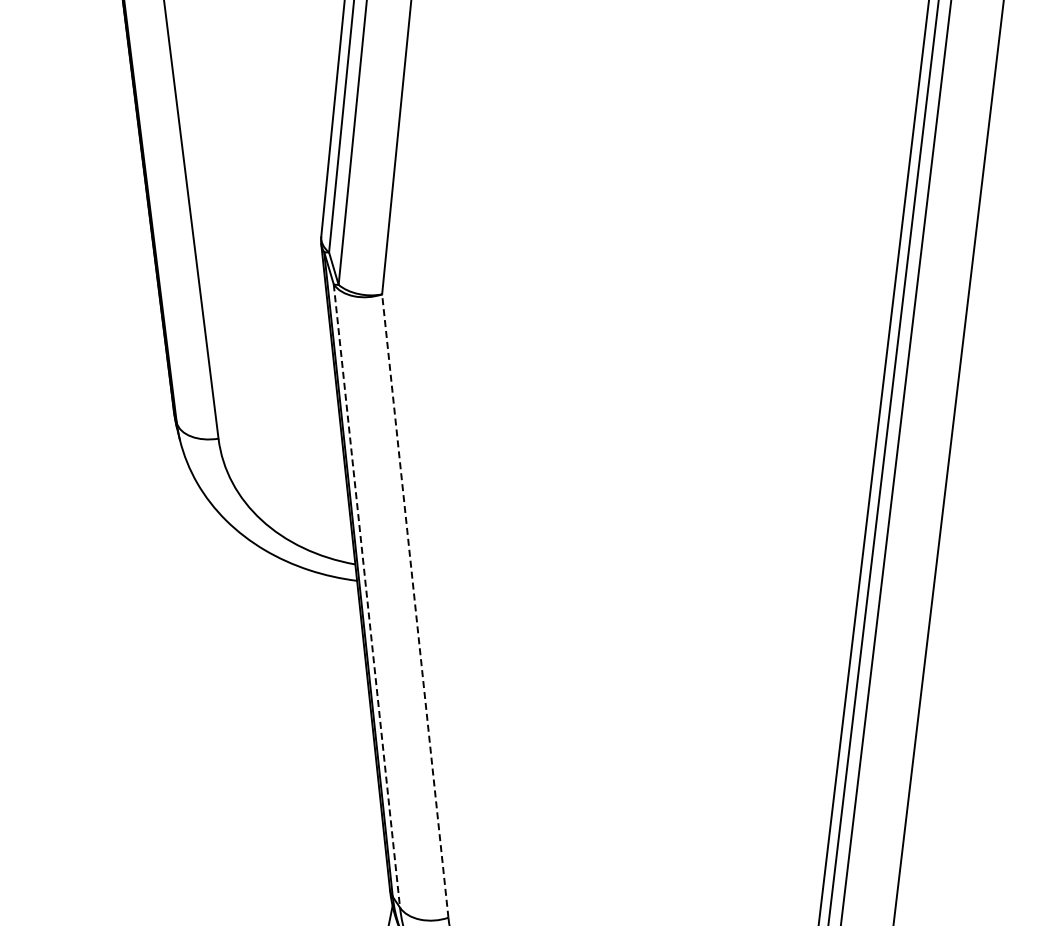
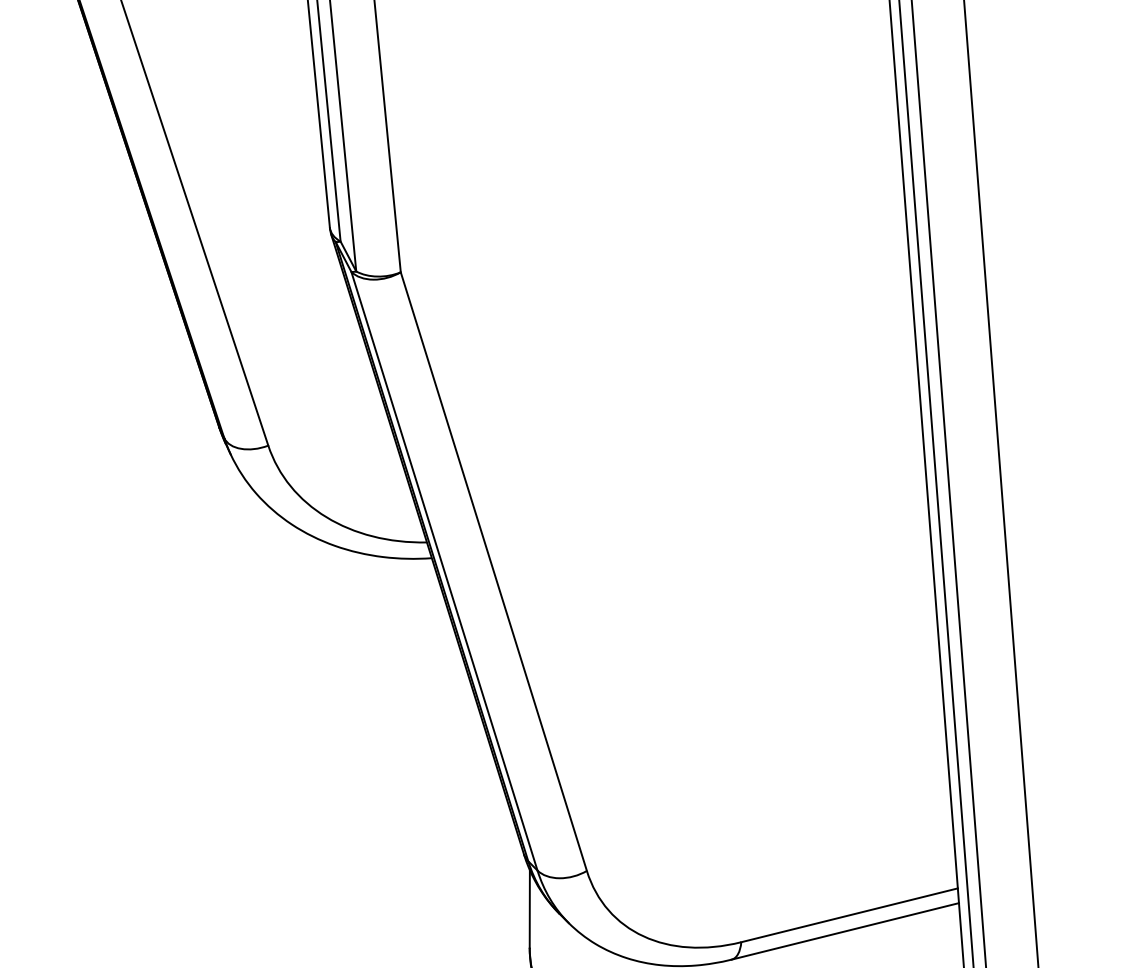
line: (366, 596) -> (444, 571), dashed -> solid
line: (414, 605) -> (493, 571), dashed -> solid

